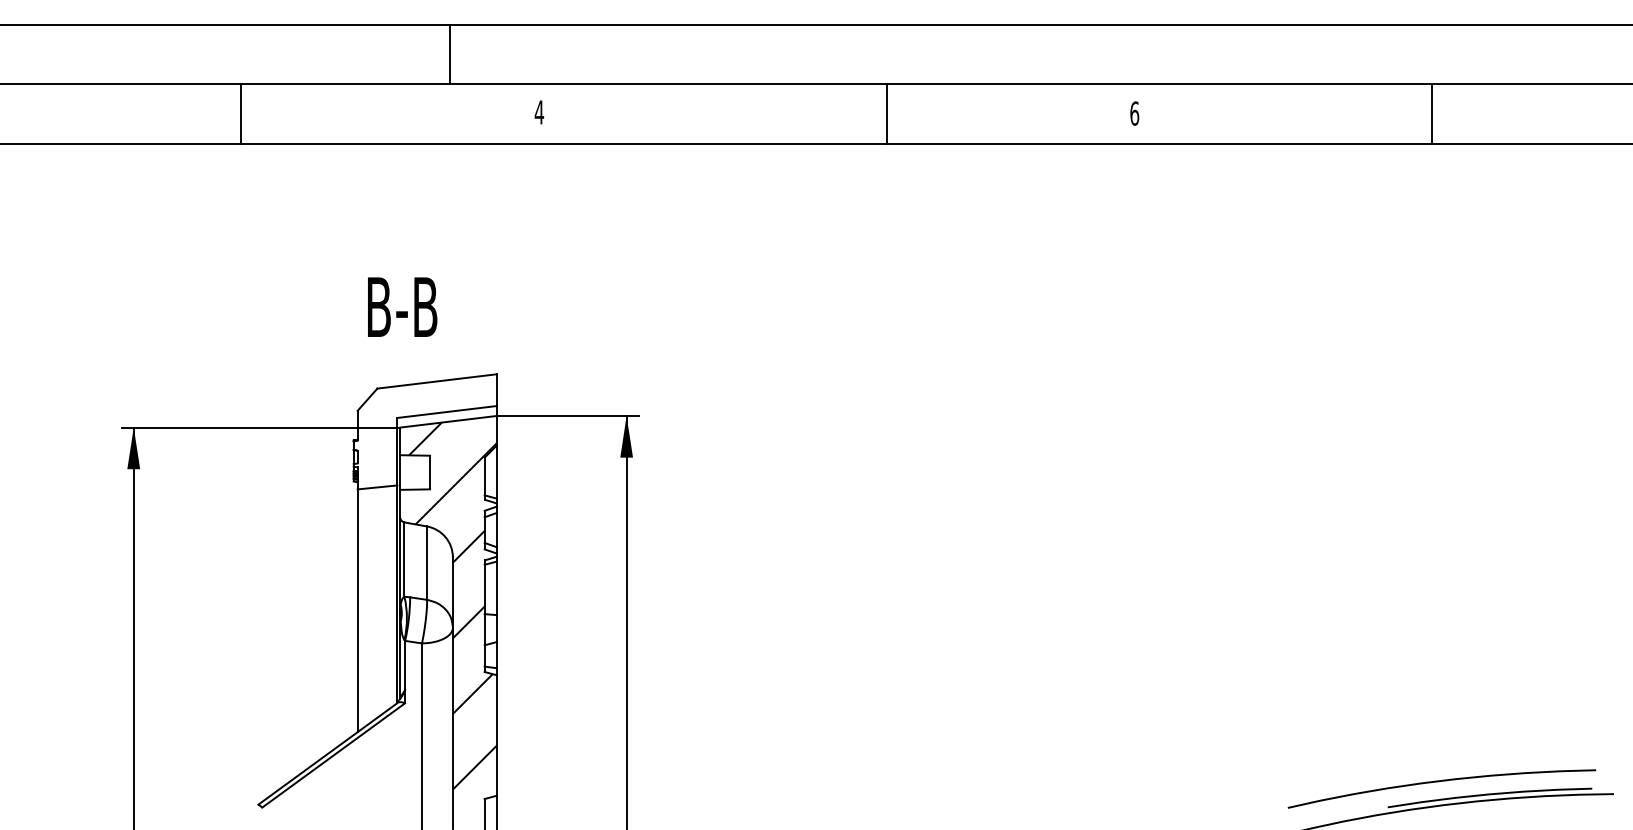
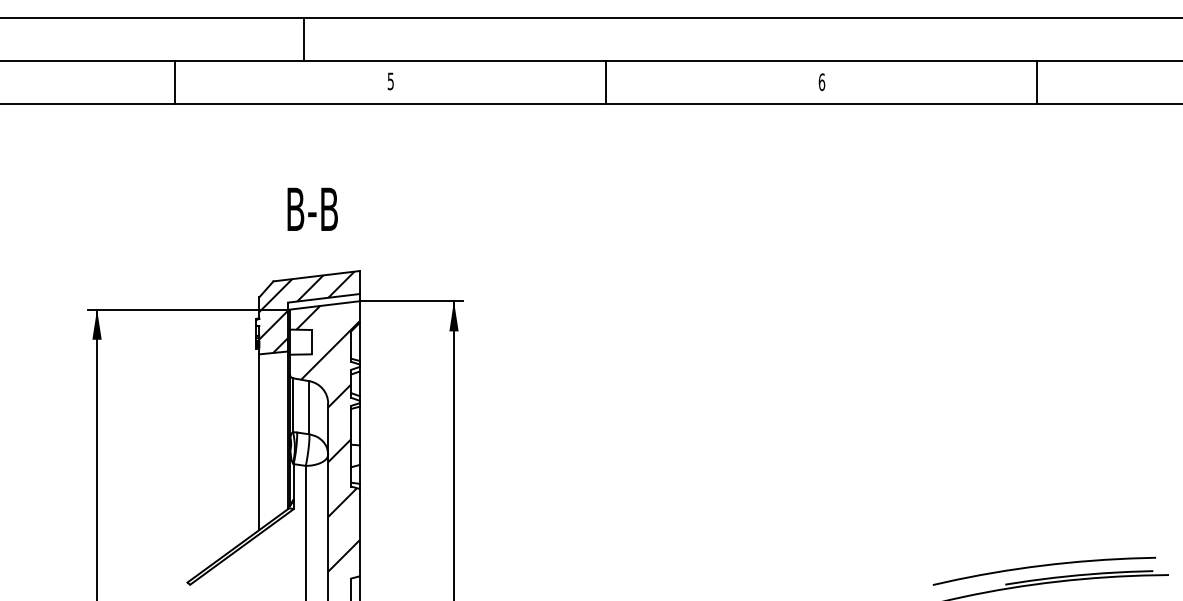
line: (449, 54) -> (303, 39), moved
text: (539, 112) -> (390, 81), 4 -> 5
line: (886, 113) -> (605, 82), moved
text: (402, 306) -> (312, 208), moved
hatch: (426, 431) -> (309, 312), added

